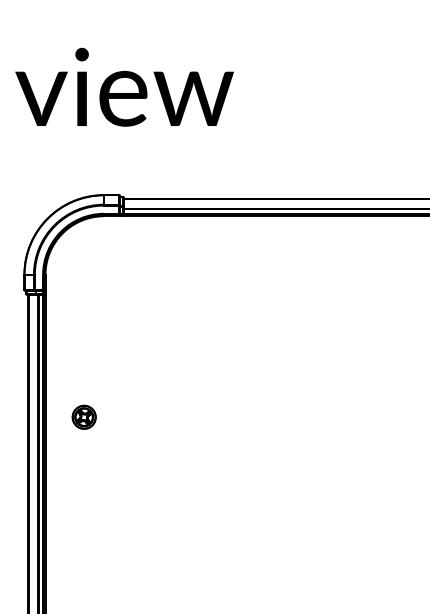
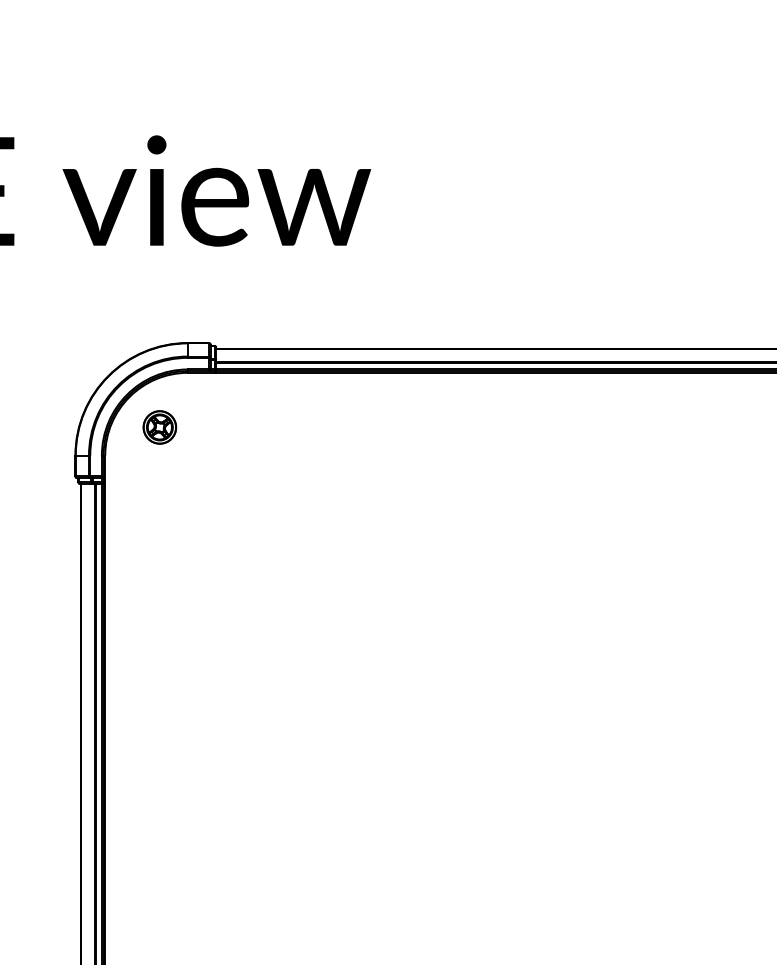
part: (83, 417) -> (159, 427), moved

